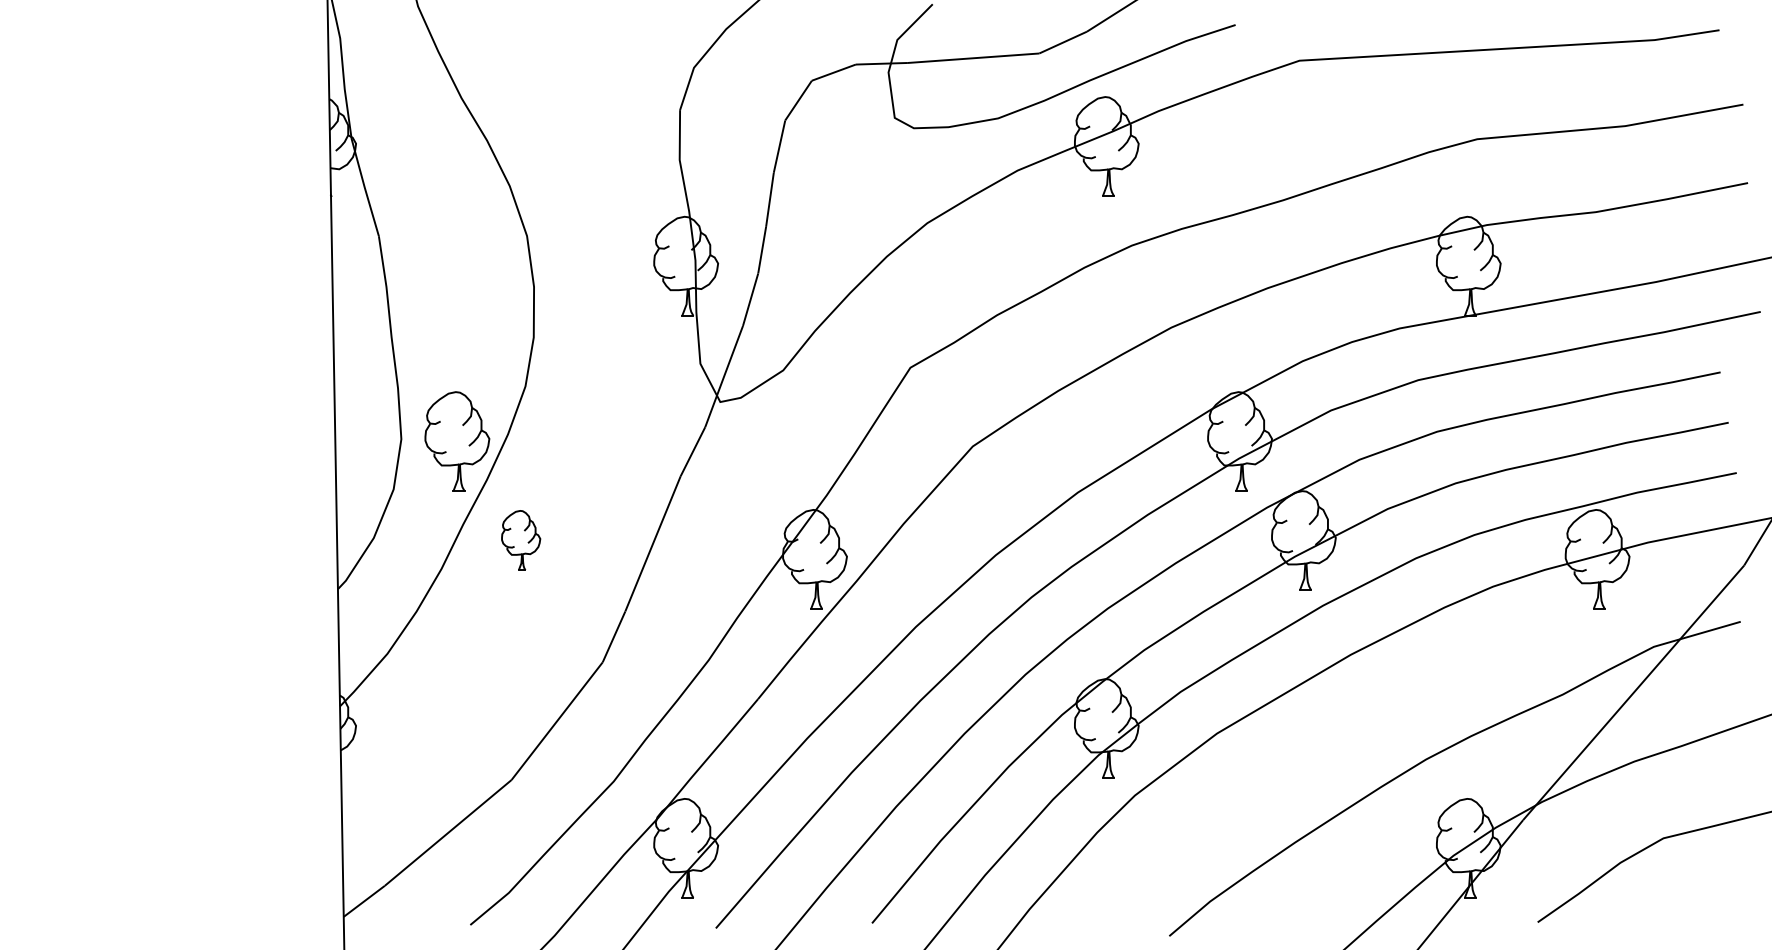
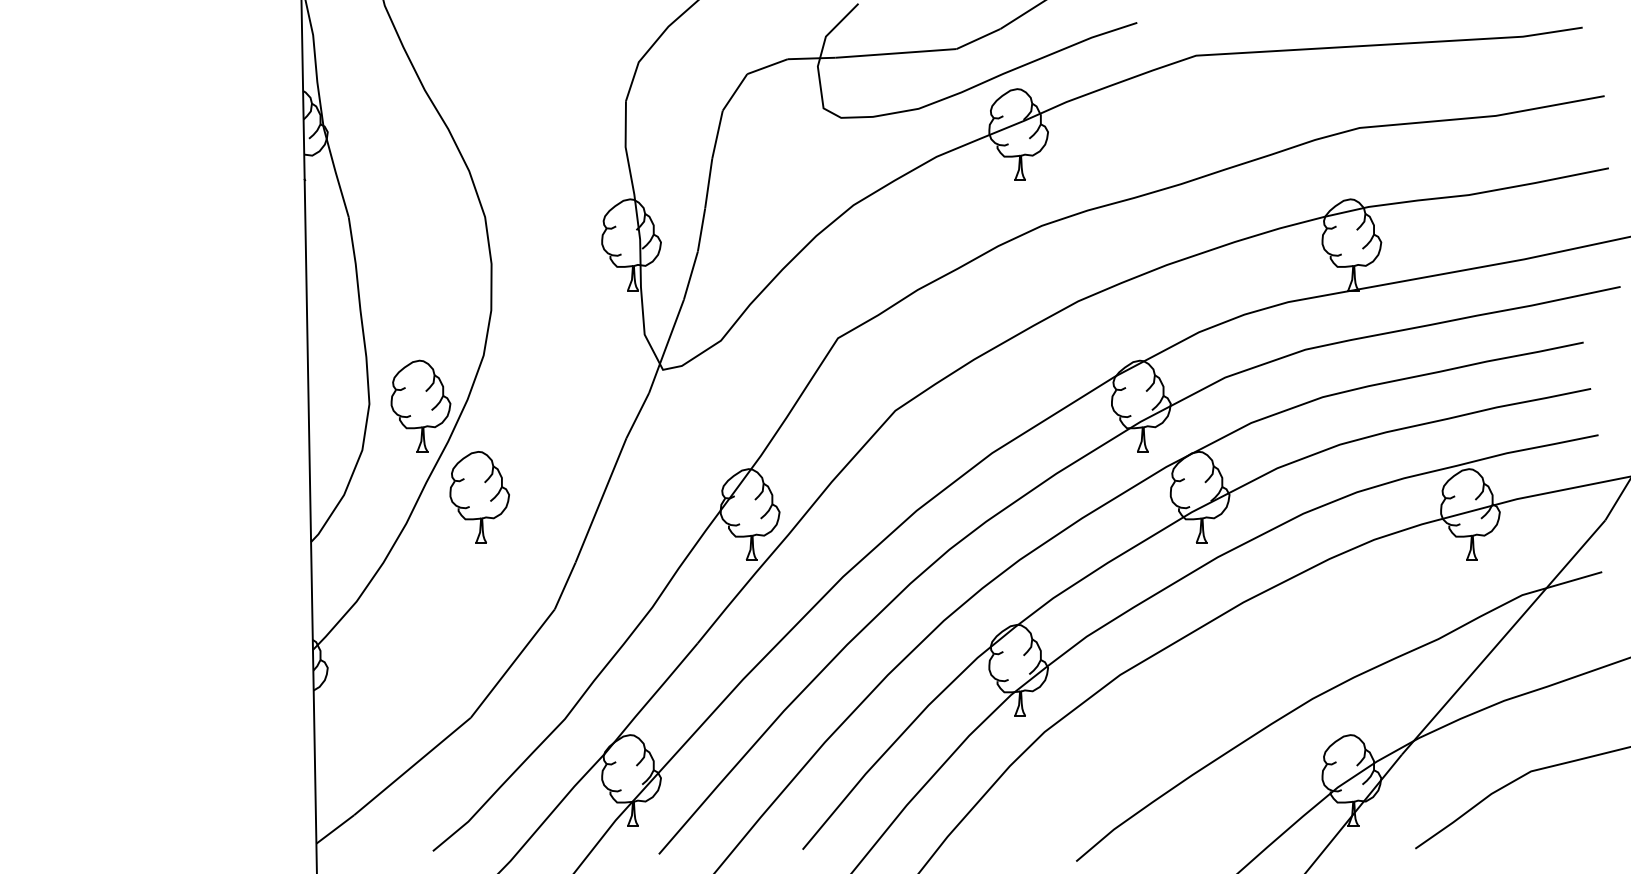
part: (520, 540) -> (479, 497), size x1.67

